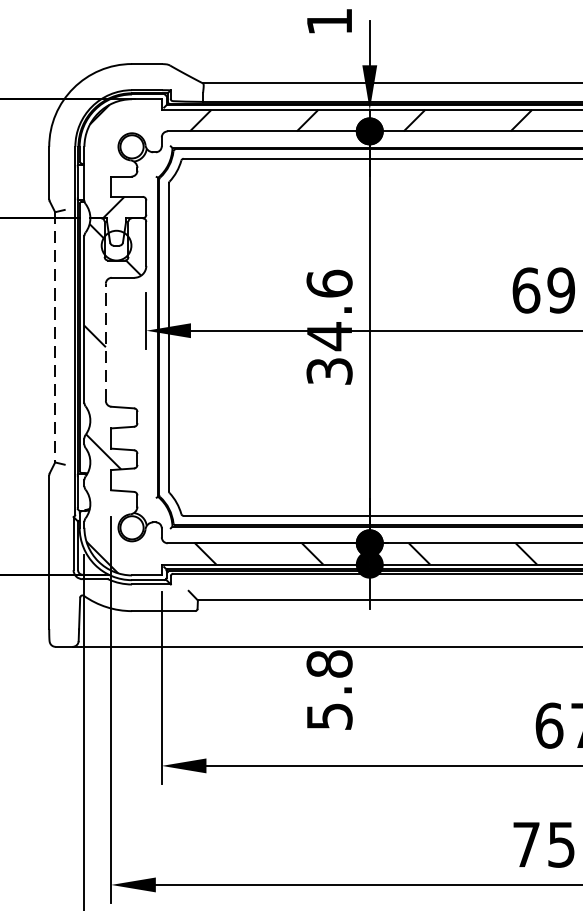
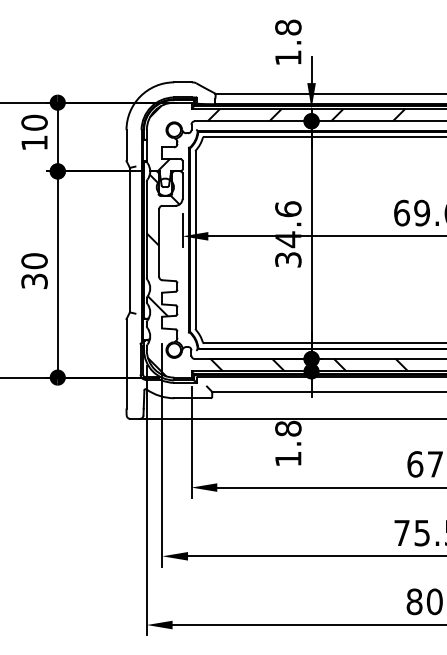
line: (54, 337) -> (129, 240), dashed -> solid
line: (106, 343) -> (159, 243), dashed -> solid
text: (329, 715) -> (288, 458), 5.8 -> 1.8

